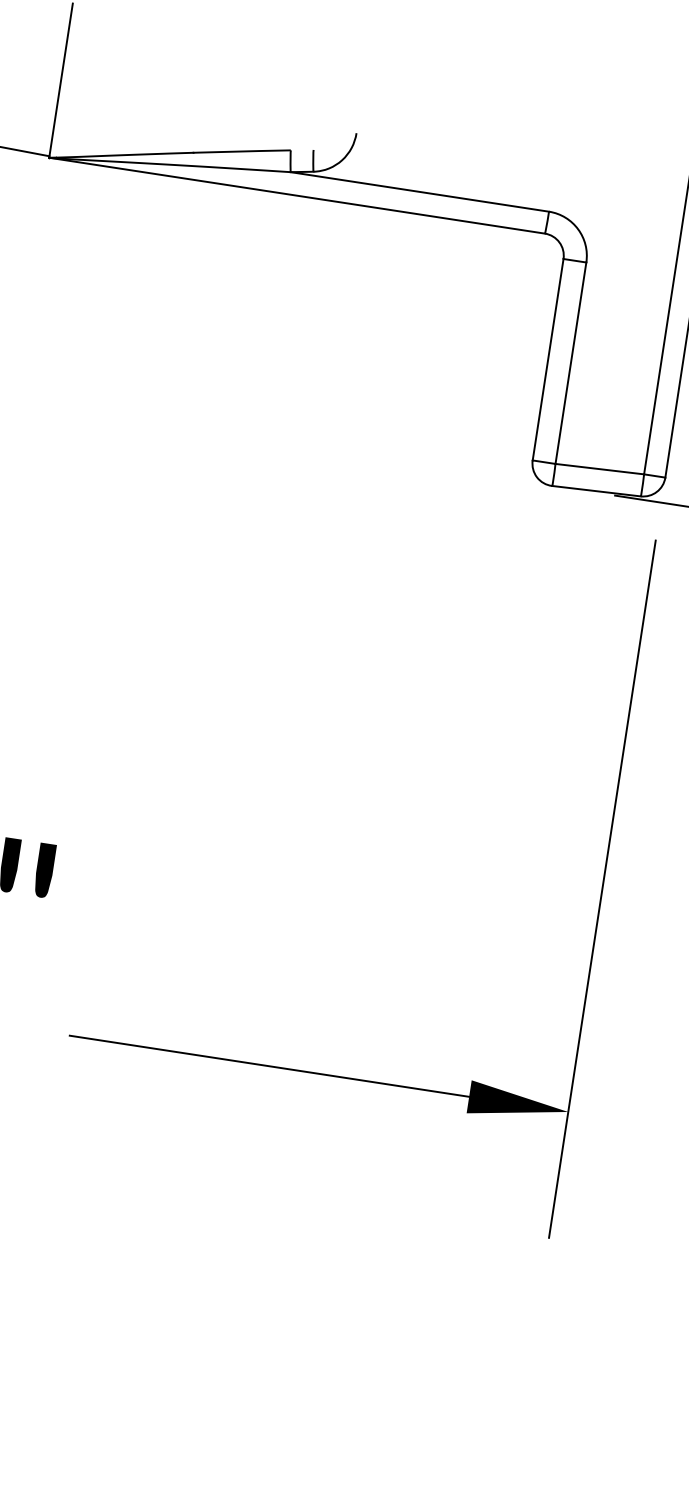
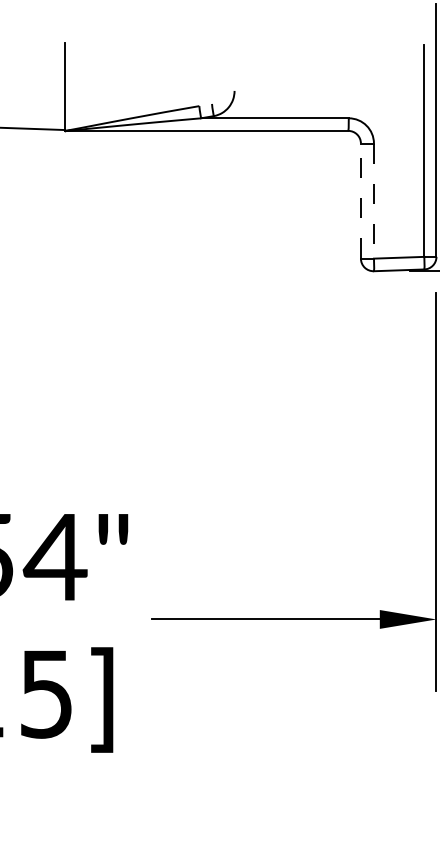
line: (547, 360) -> (360, 201), solid -> dashed
line: (569, 363) -> (373, 201), solid -> dashed

